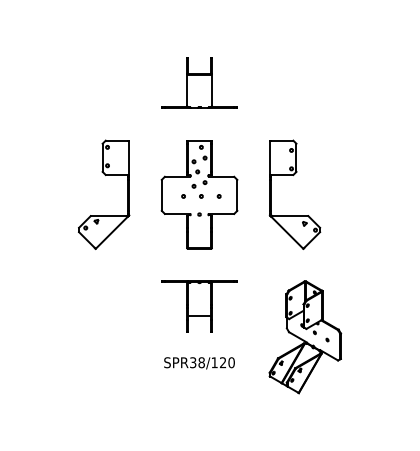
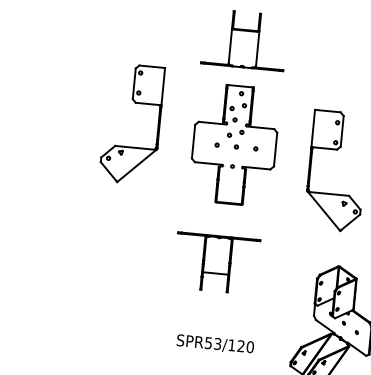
part: (104, 175) -> (134, 103), moved
part: (199, 194) -> (234, 144), moved
part: (199, 306) -> (216, 263), moved
text: (197, 362) -> (213, 343), SPR38/120 -> SPR53/120

